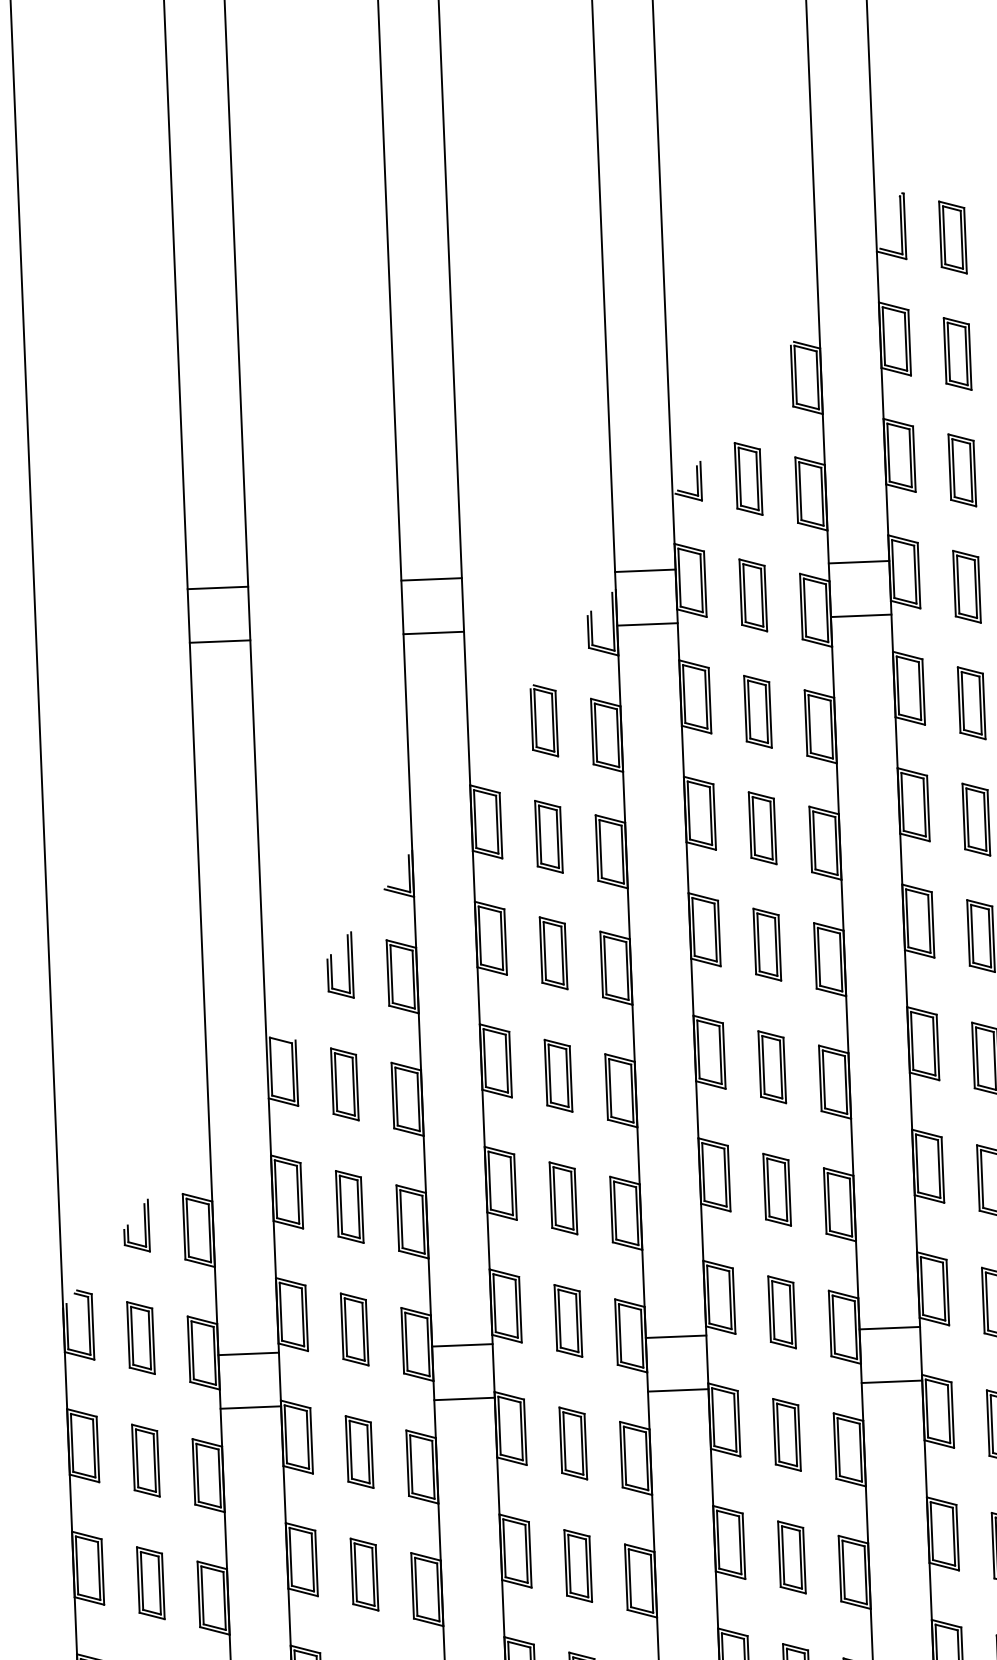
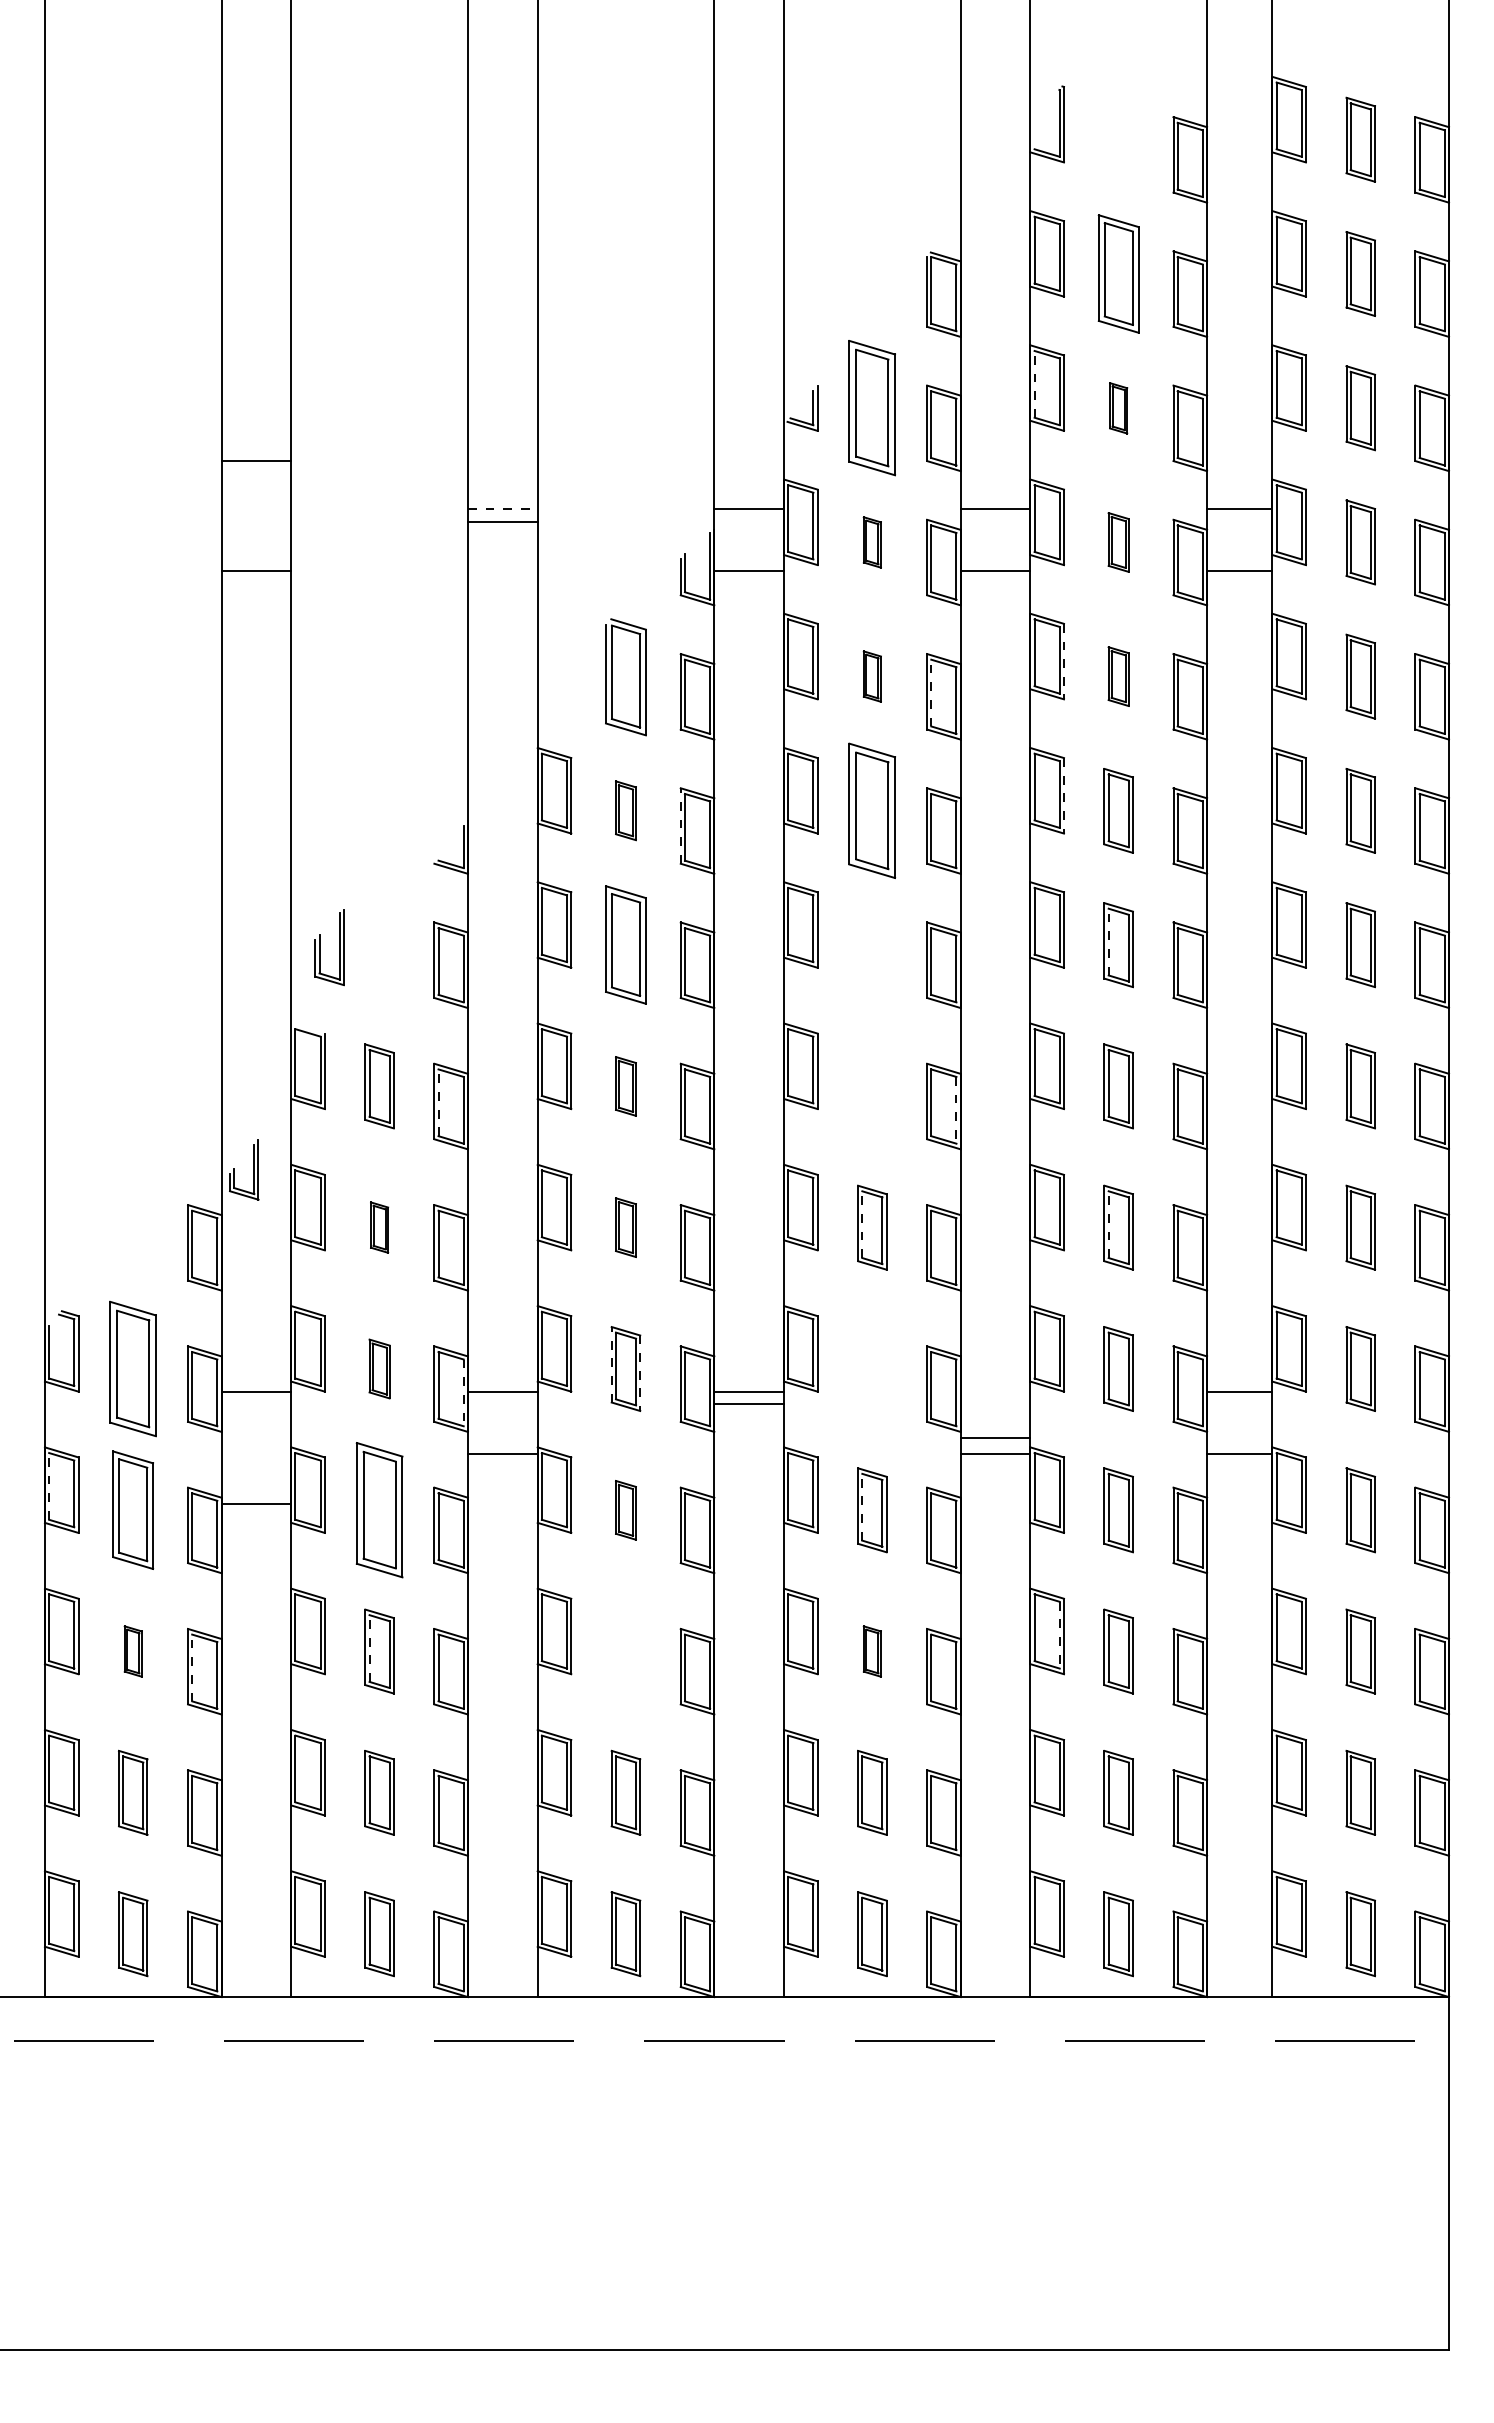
part: (952, 237) -> (1118, 139), removed
part: (957, 353) -> (1118, 273), size x1.4
line: (888, 451) -> (1034, 383), solid -> dashed
part: (962, 470) -> (1118, 408), size x0.6
part: (748, 479) -> (872, 408), size x1.6
line: (431, 579) -> (502, 509), solid -> dashed
part: (966, 586) -> (1118, 542), size x0.7
line: (217, 588) -> (256, 461), moved
part: (753, 595) -> (872, 542), size x0.6
line: (433, 632) -> (502, 521), moved
line: (924, 691) -> (1064, 661), solid -> dashed
part: (971, 703) -> (1118, 676), size x0.7
part: (758, 711) -> (872, 676), size x0.6
part: (543, 720) -> (625, 676), size x1.4
line: (809, 723) -> (931, 692), solid -> dashed
line: (928, 808) -> (1064, 795), solid -> dashed
part: (762, 827) -> (872, 810), size x1.6
part: (548, 836) -> (625, 810), size x0.7
line: (596, 848) -> (680, 826), solid -> dashed
line: (972, 933) -> (1108, 941), solid -> dashed
part: (767, 944) -> (872, 944), removed
part: (553, 953) -> (625, 945), size x1.4
part: (332, 965) -> (320, 947), moved
part: (772, 1067) -> (872, 1086), removed
part: (558, 1075) -> (625, 1086), size x0.7
line: (846, 1085) -> (956, 1110), solid -> dashed
line: (396, 1096) -> (438, 1102), solid -> dashed
line: (981, 1178) -> (1108, 1224), solid -> dashed
line: (768, 1187) -> (862, 1224), solid -> dashed
part: (563, 1198) -> (625, 1227), size x0.7
part: (349, 1206) -> (379, 1227), size x0.6
part: (144, 1225) -> (253, 1169), moved
part: (782, 1311) -> (872, 1368), removed
line: (555, 1317) -> (611, 1364), solid -> dashed
line: (581, 1324) -> (640, 1373), solid -> dashed
line: (889, 1328) -> (995, 1438), moved
part: (354, 1329) -> (379, 1368), size x0.7
part: (141, 1337) -> (133, 1368), size x1.6
line: (428, 1347) -> (463, 1393), solid -> dashed
line: (678, 1390) -> (749, 1404), moved
line: (250, 1407) -> (256, 1504), moved
line: (778, 1431) -> (862, 1506), solid -> dashed
line: (72, 1442) -> (49, 1485), solid -> dashed
part: (572, 1443) -> (625, 1510), size x0.7
part: (359, 1452) -> (379, 1510), size x1.6
part: (146, 1460) -> (133, 1510), size x1.4
line: (953, 1536) -> (1059, 1635), solid -> dashed
part: (792, 1557) -> (872, 1651), size x0.6
part: (577, 1565) -> (625, 1651), removed
line: (355, 1572) -> (369, 1648), solid -> dashed
part: (151, 1583) -> (133, 1651), size x0.6
line: (202, 1594) -> (192, 1667), solid -> dashed

